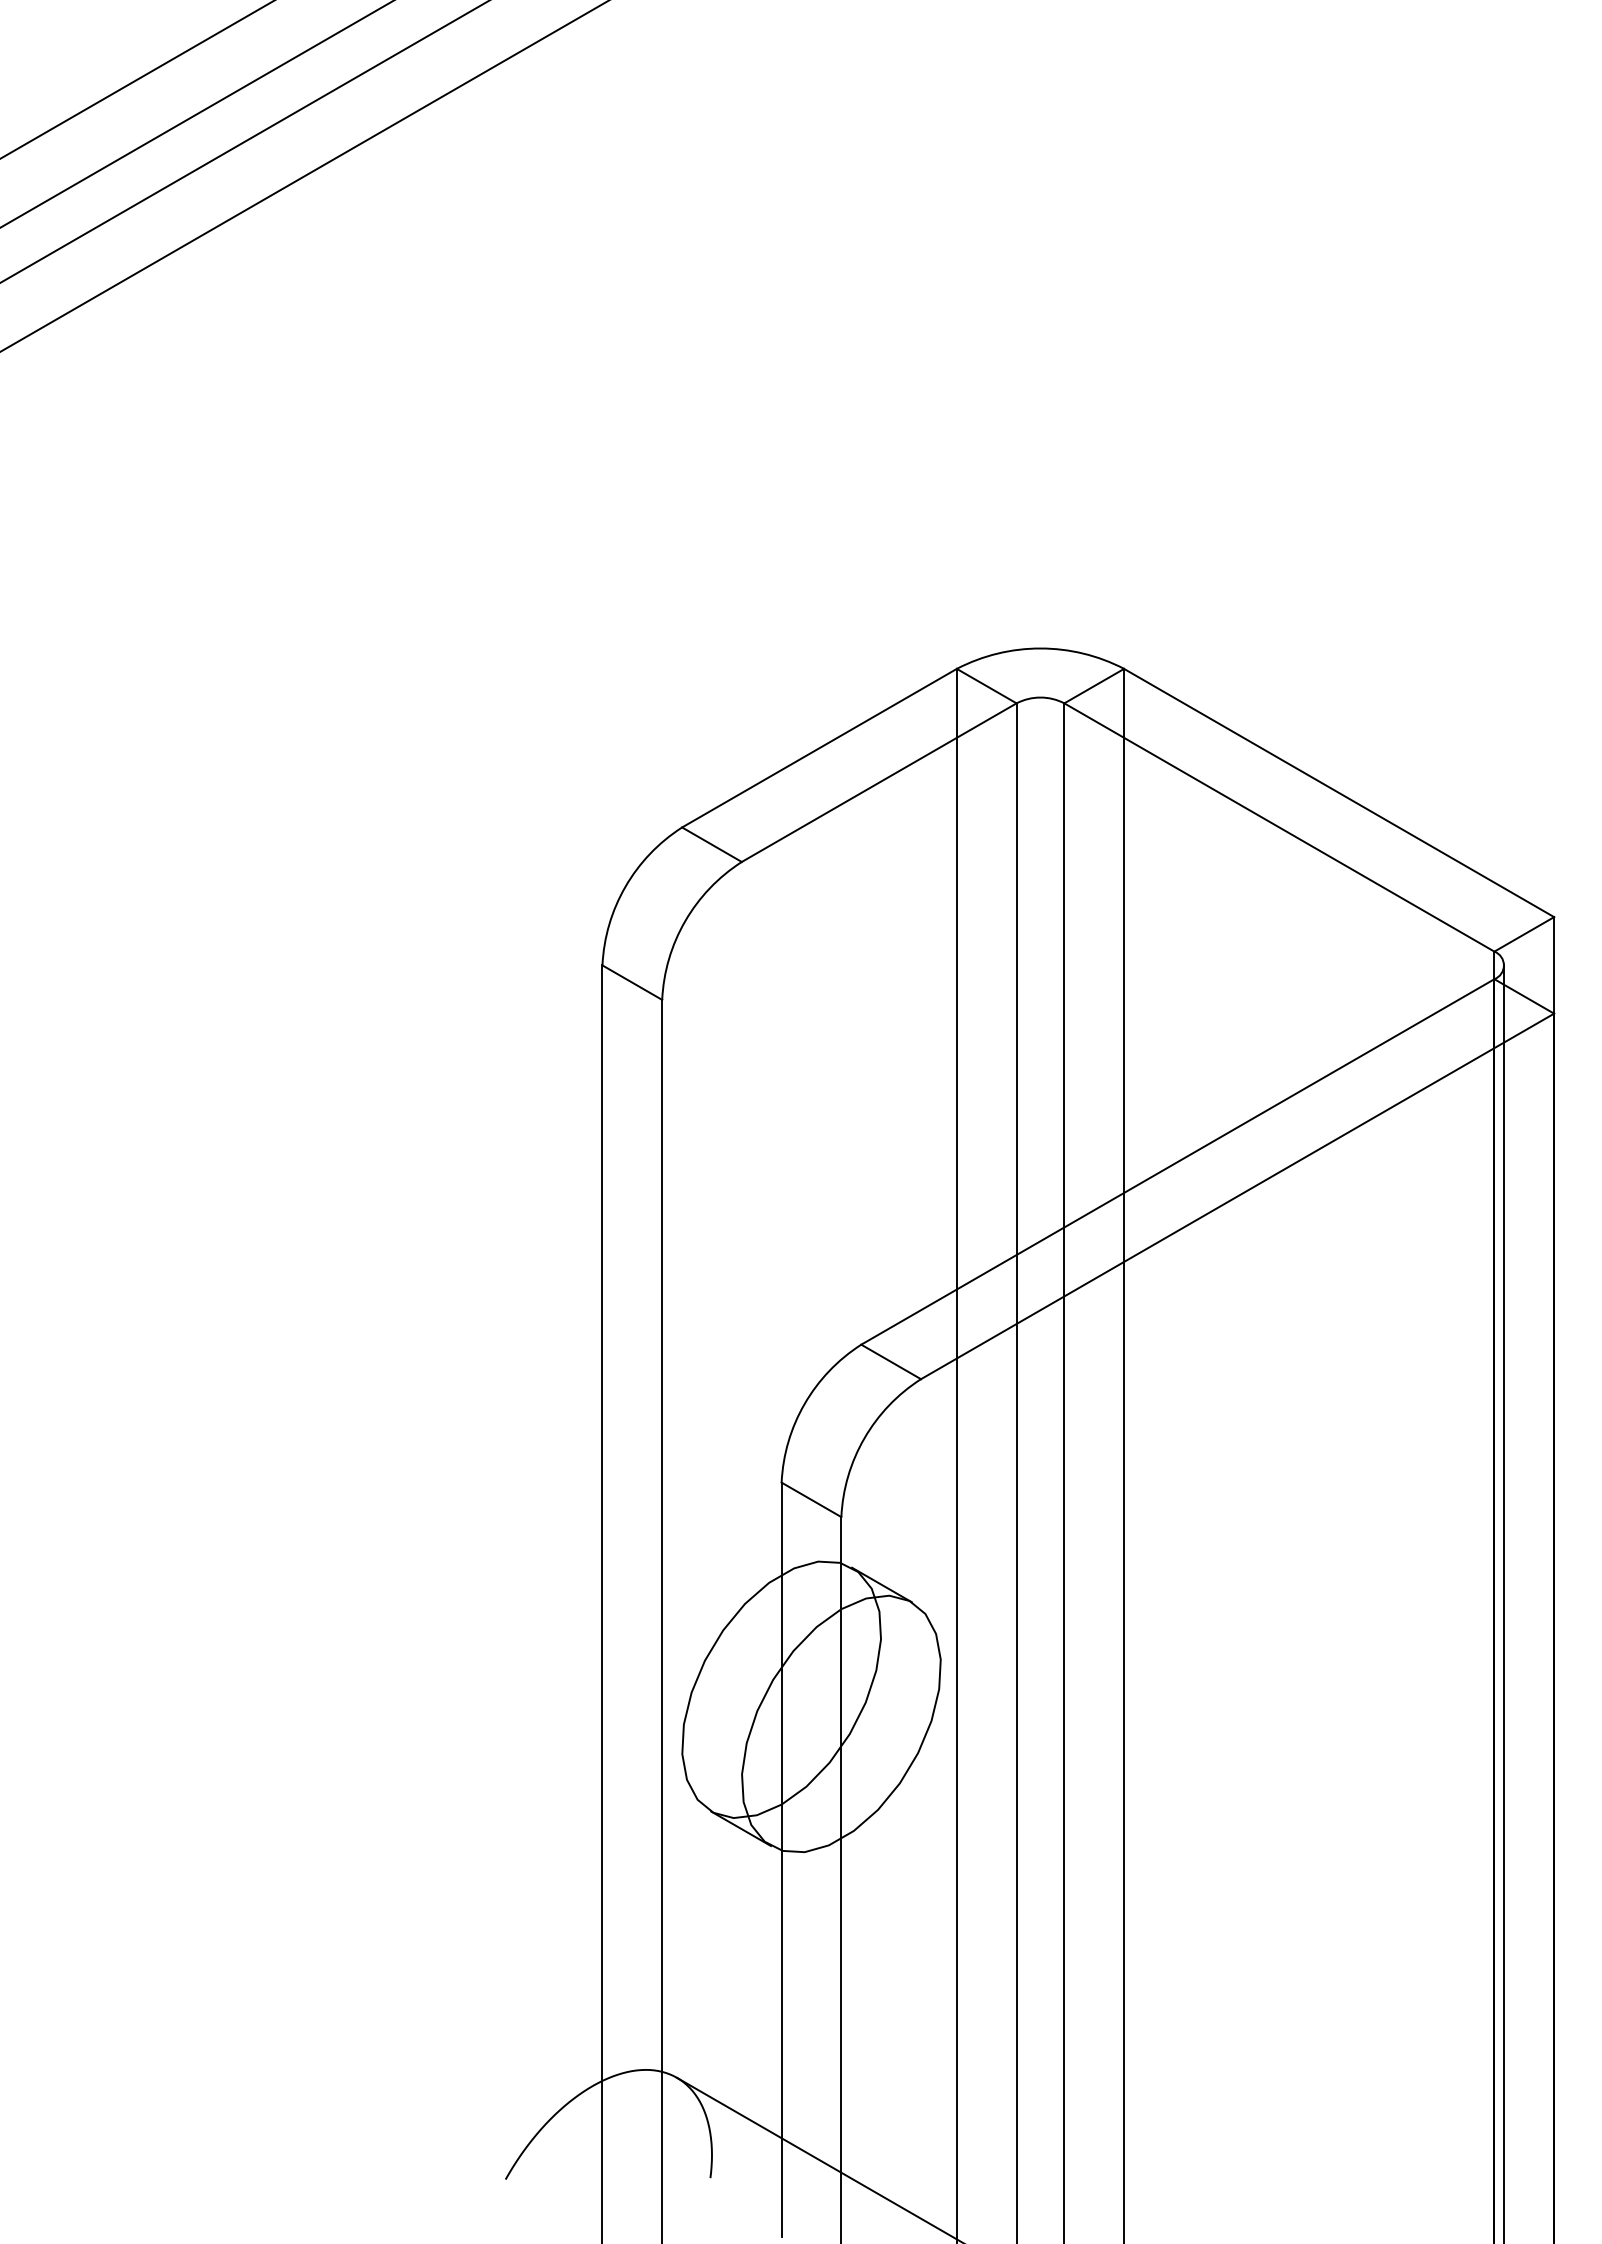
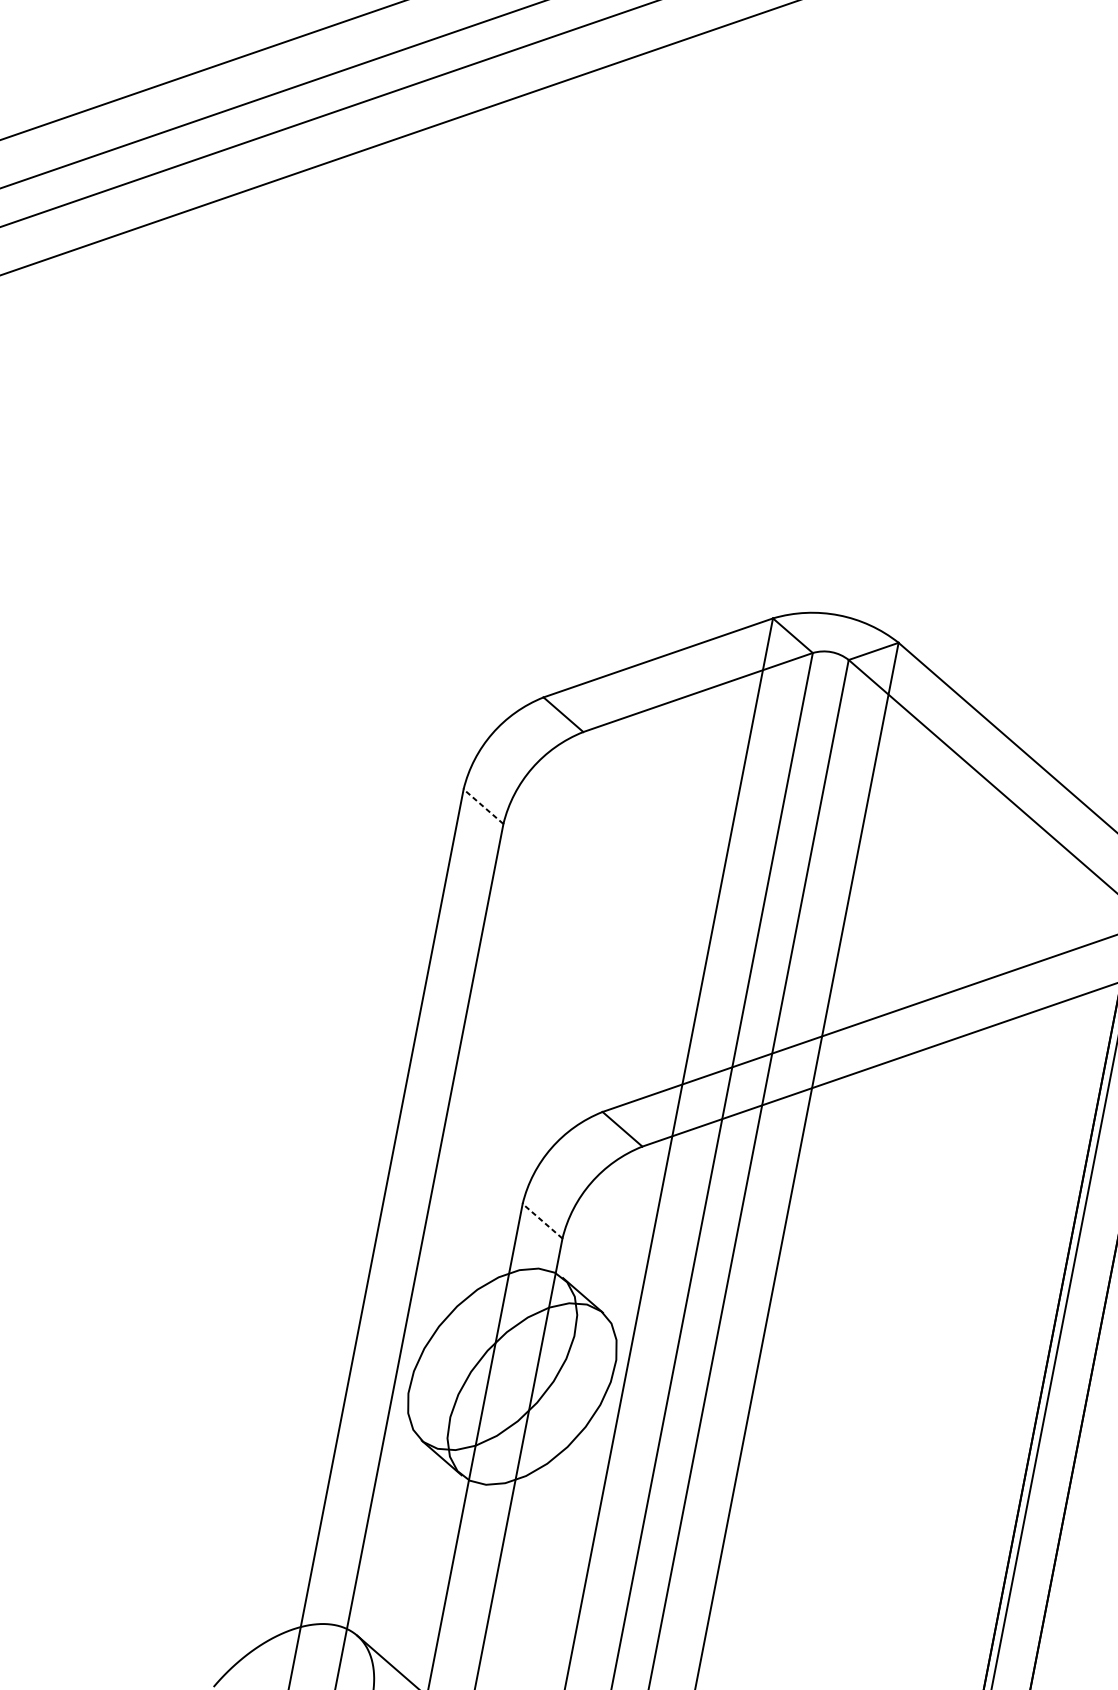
line: (631, 982) -> (482, 806), solid -> dashed
line: (811, 1499) -> (542, 1220), solid -> dashed

